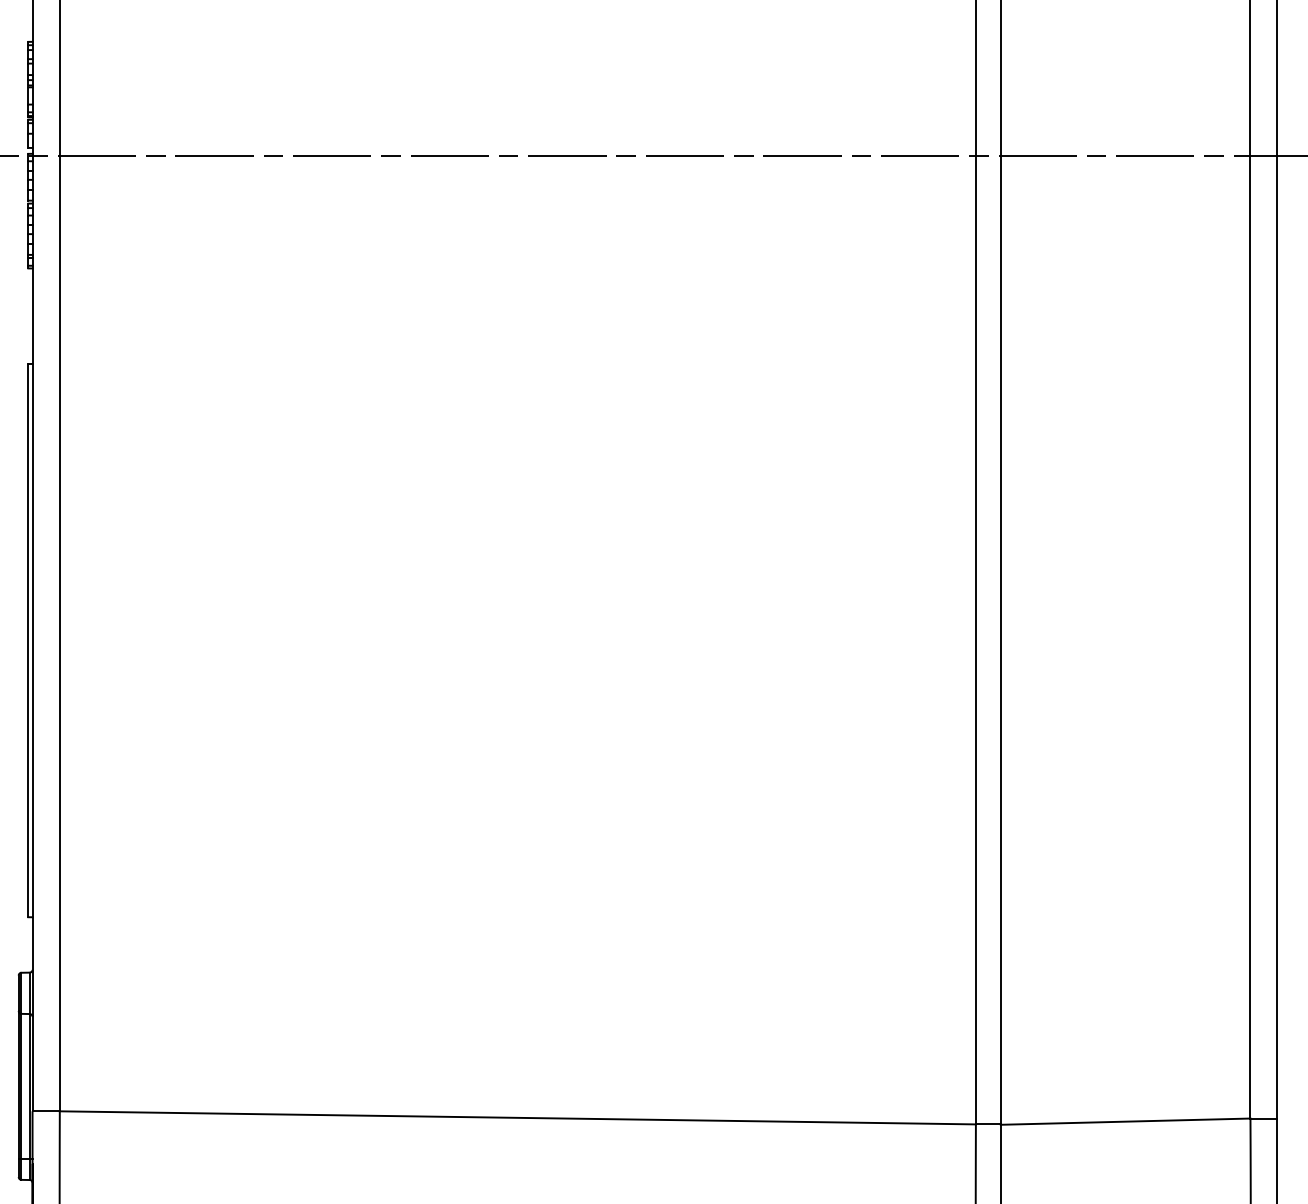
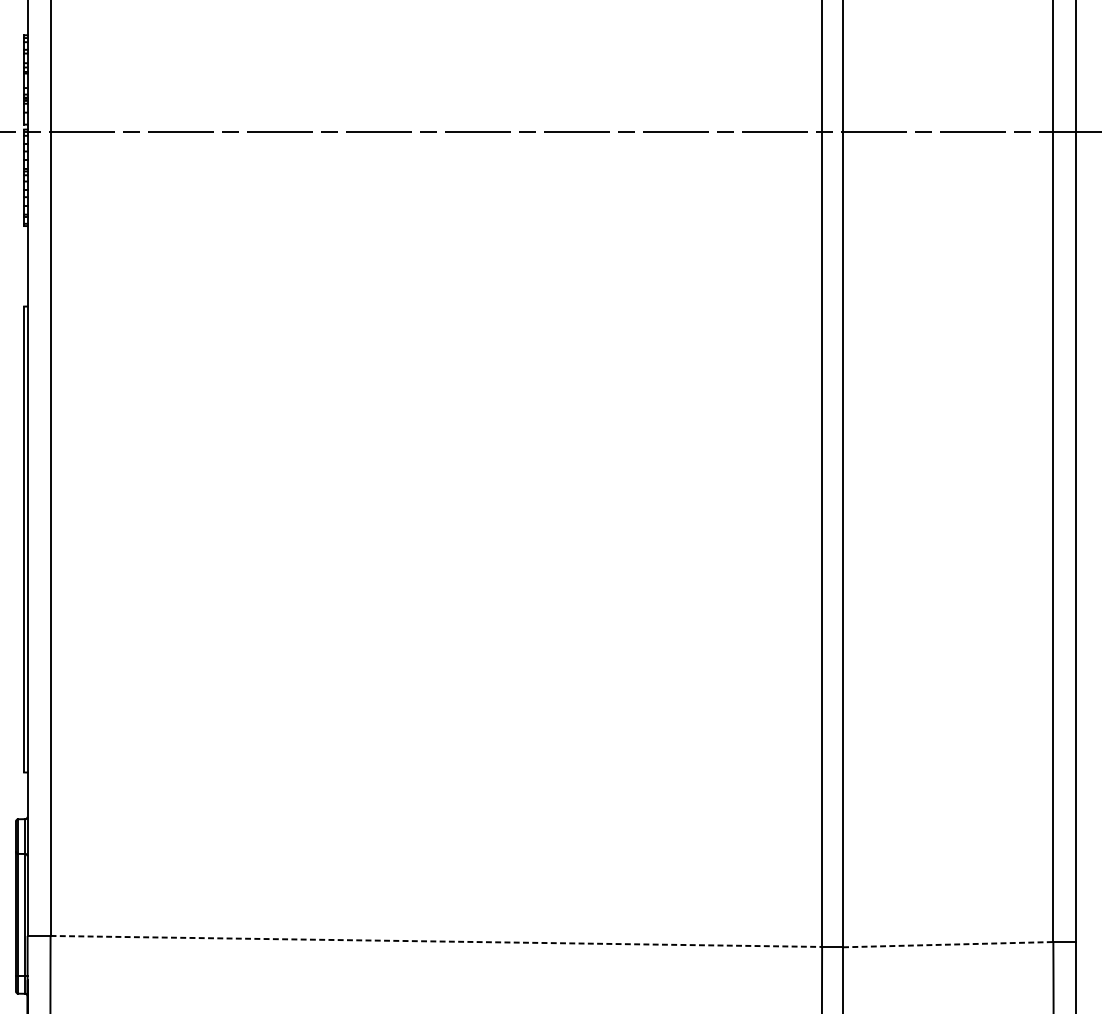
line: (518, 1117) -> (436, 941), solid -> dashed
line: (1125, 1121) -> (948, 944), solid -> dashed

